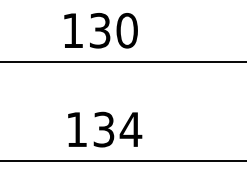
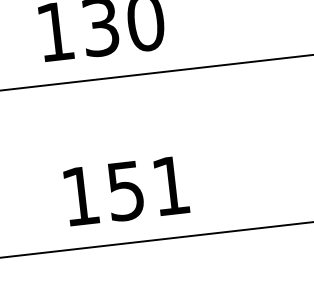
text: (118, 128) -> (149, 186), 134 -> 151

